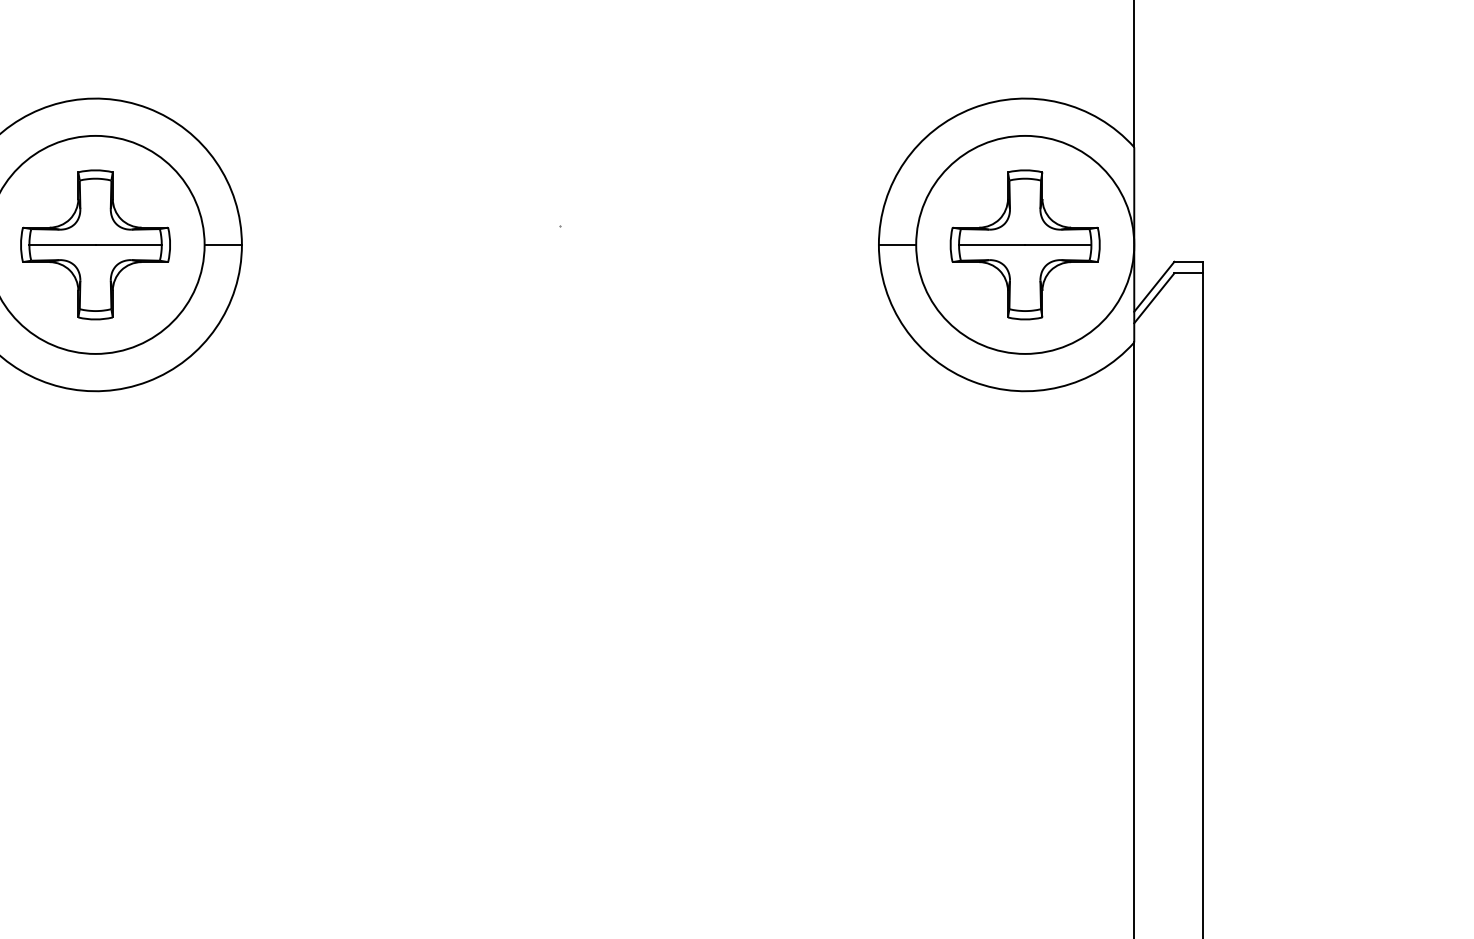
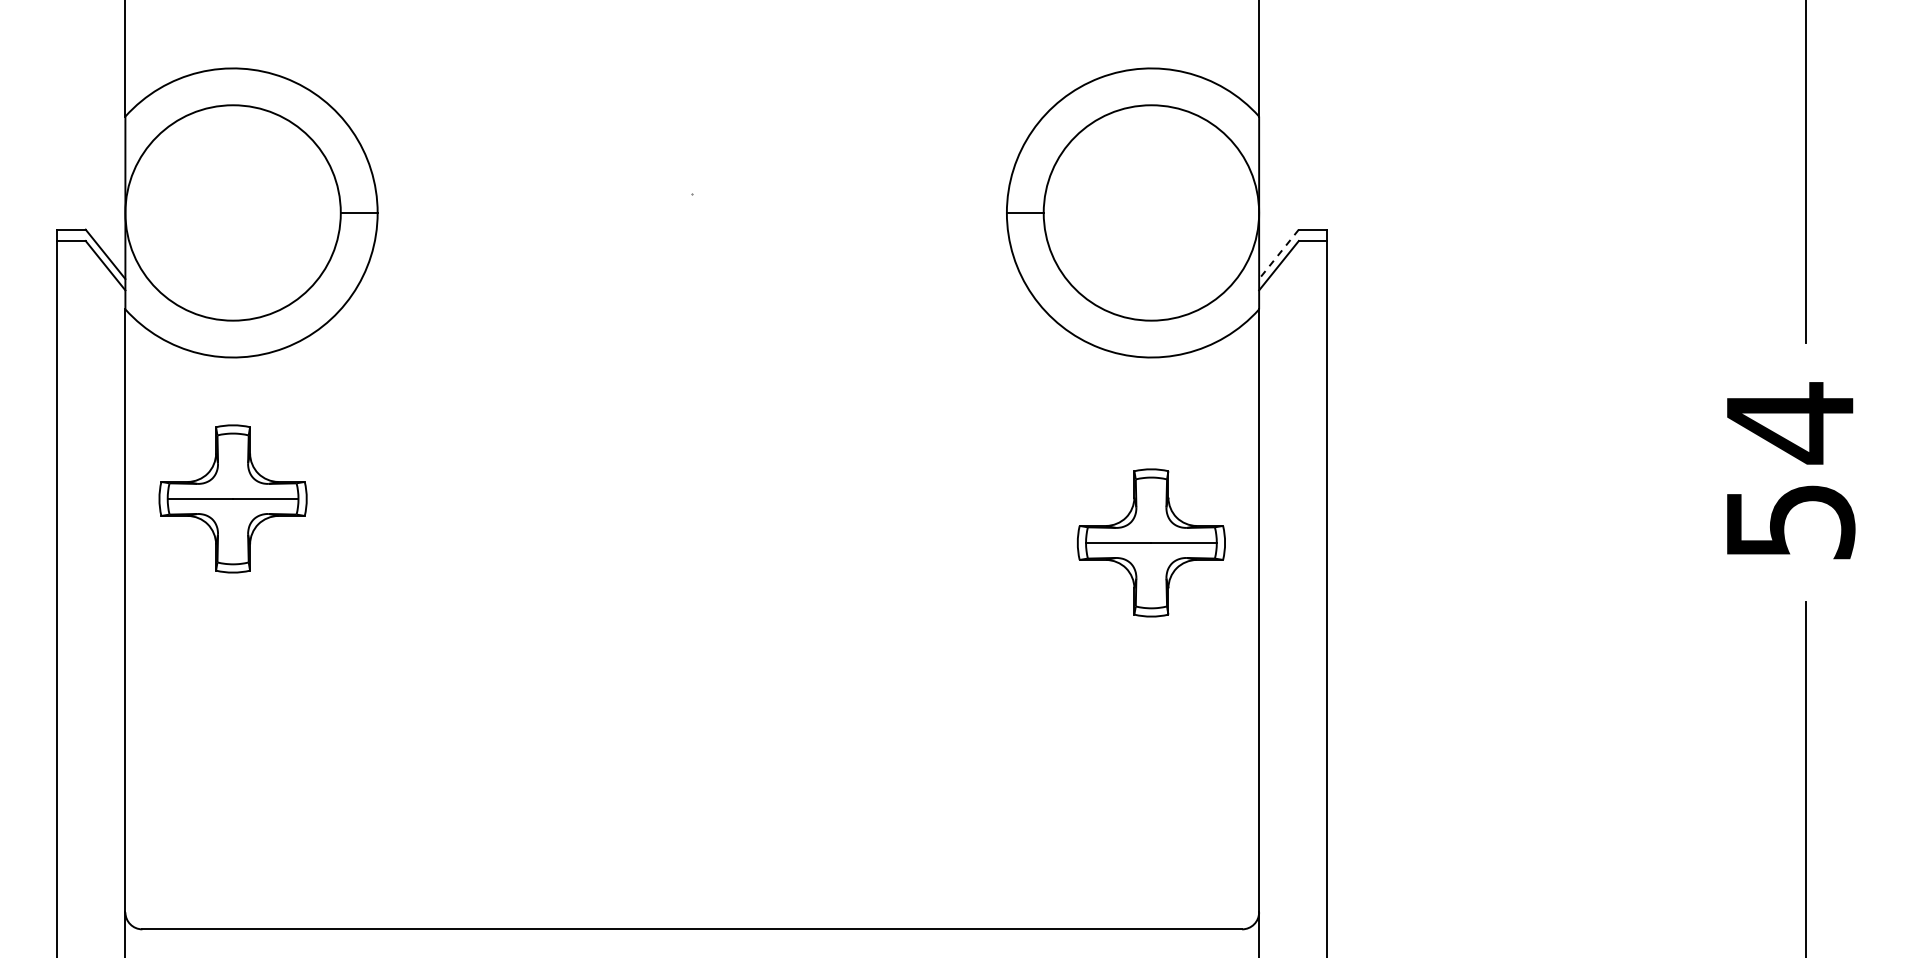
part: (94, 244) -> (232, 498), moved
part: (1025, 244) -> (1151, 542), moved
line: (1153, 286) -> (1278, 254), solid -> dashed

